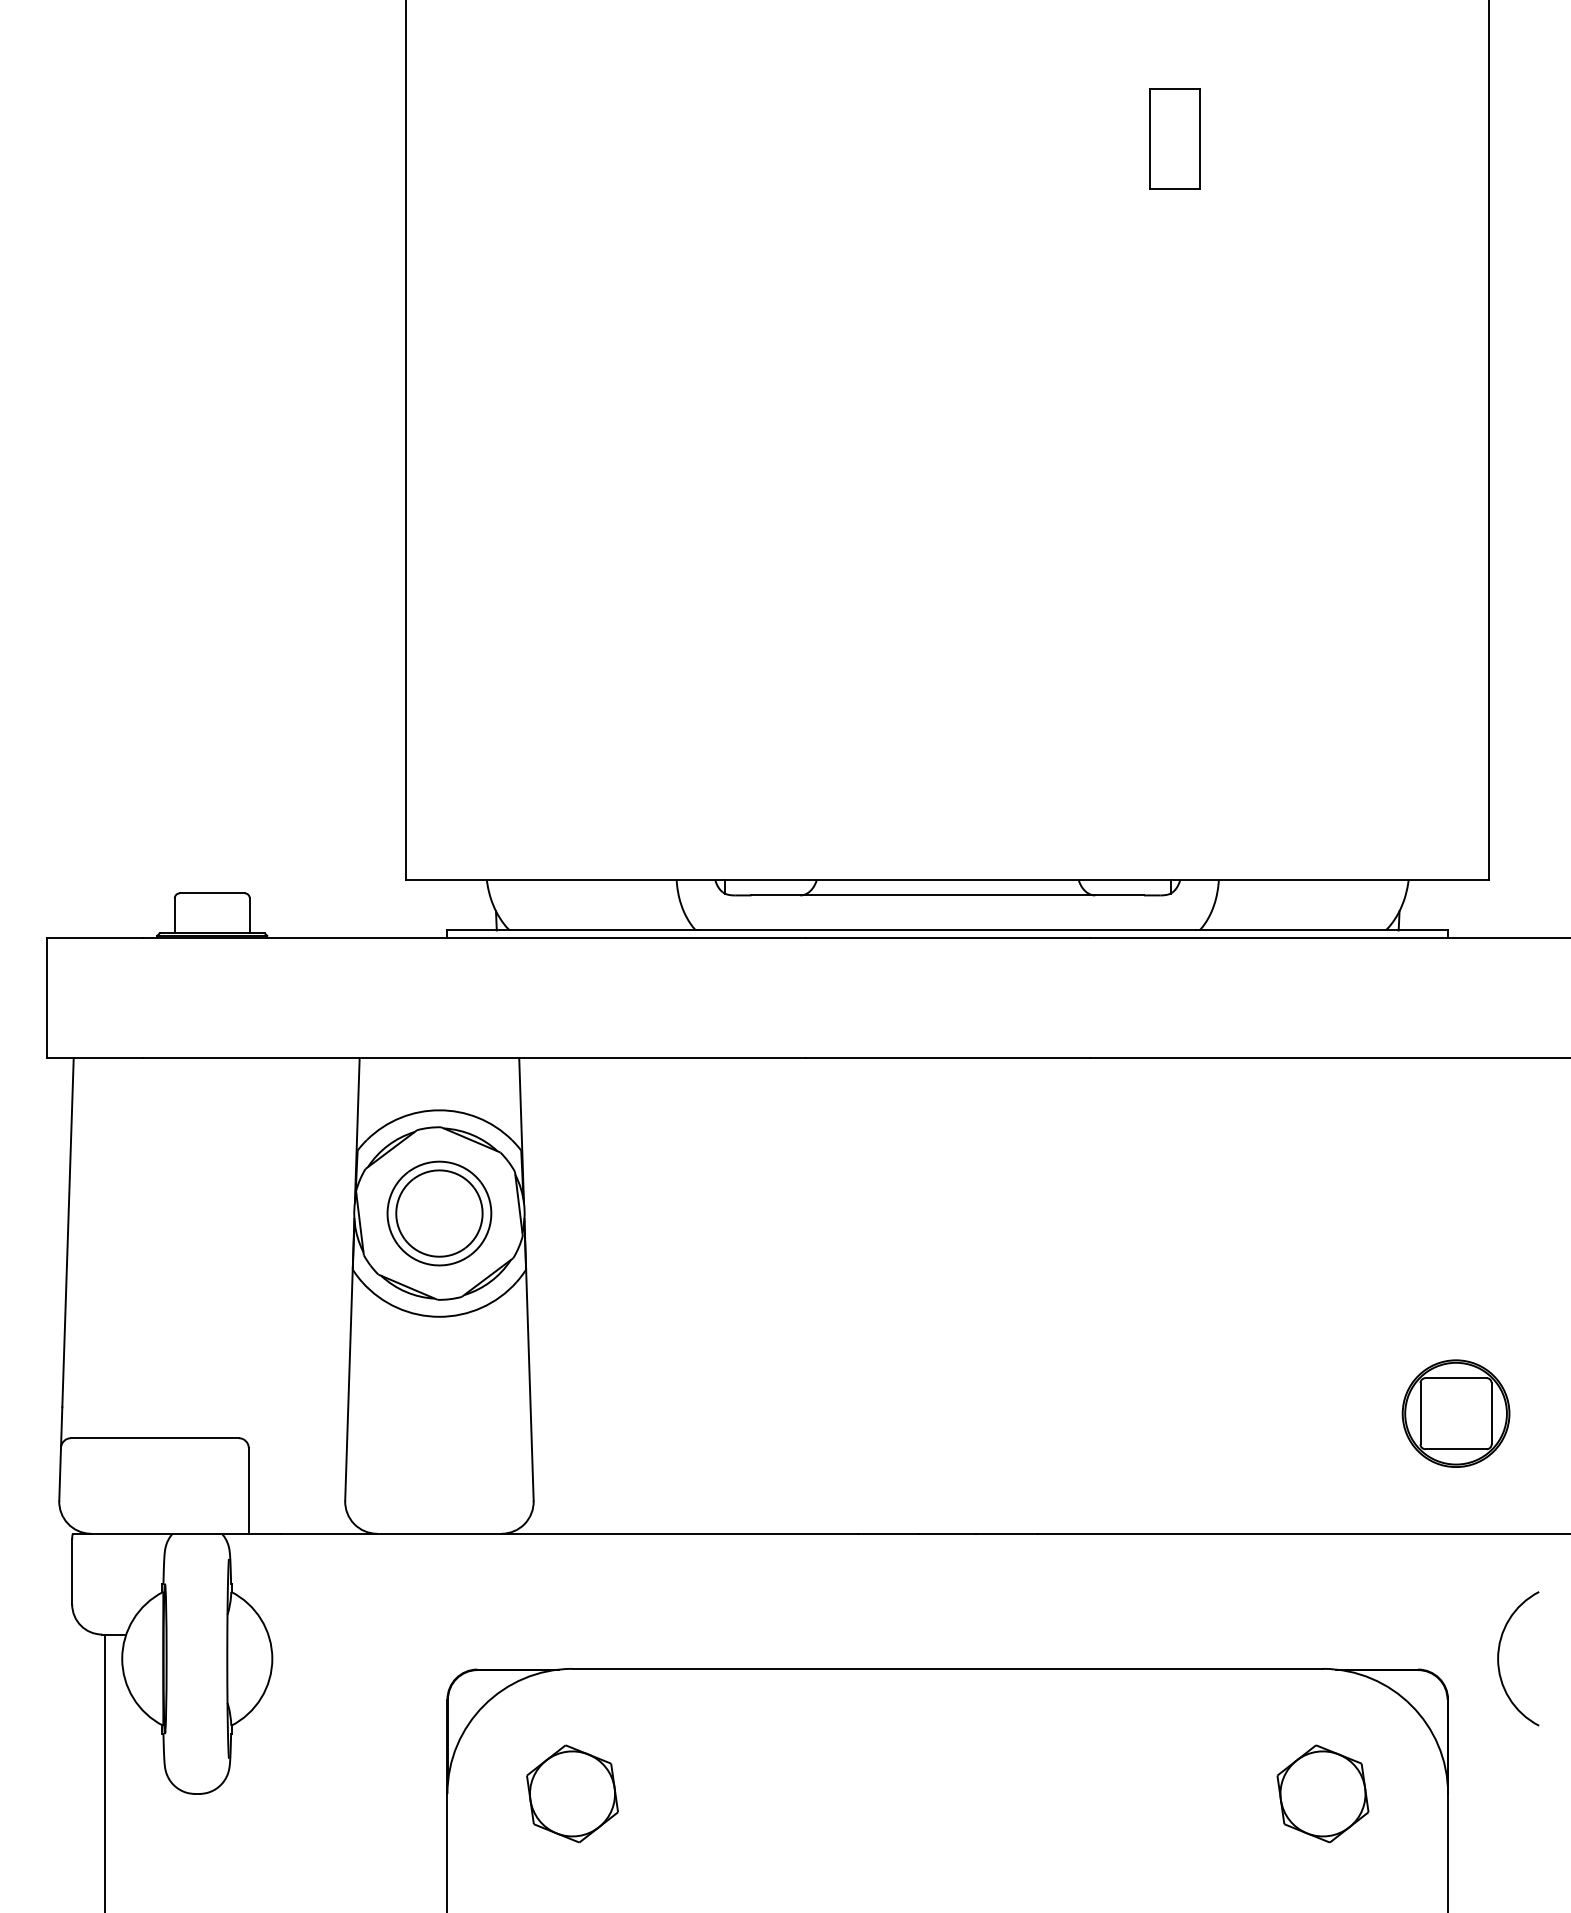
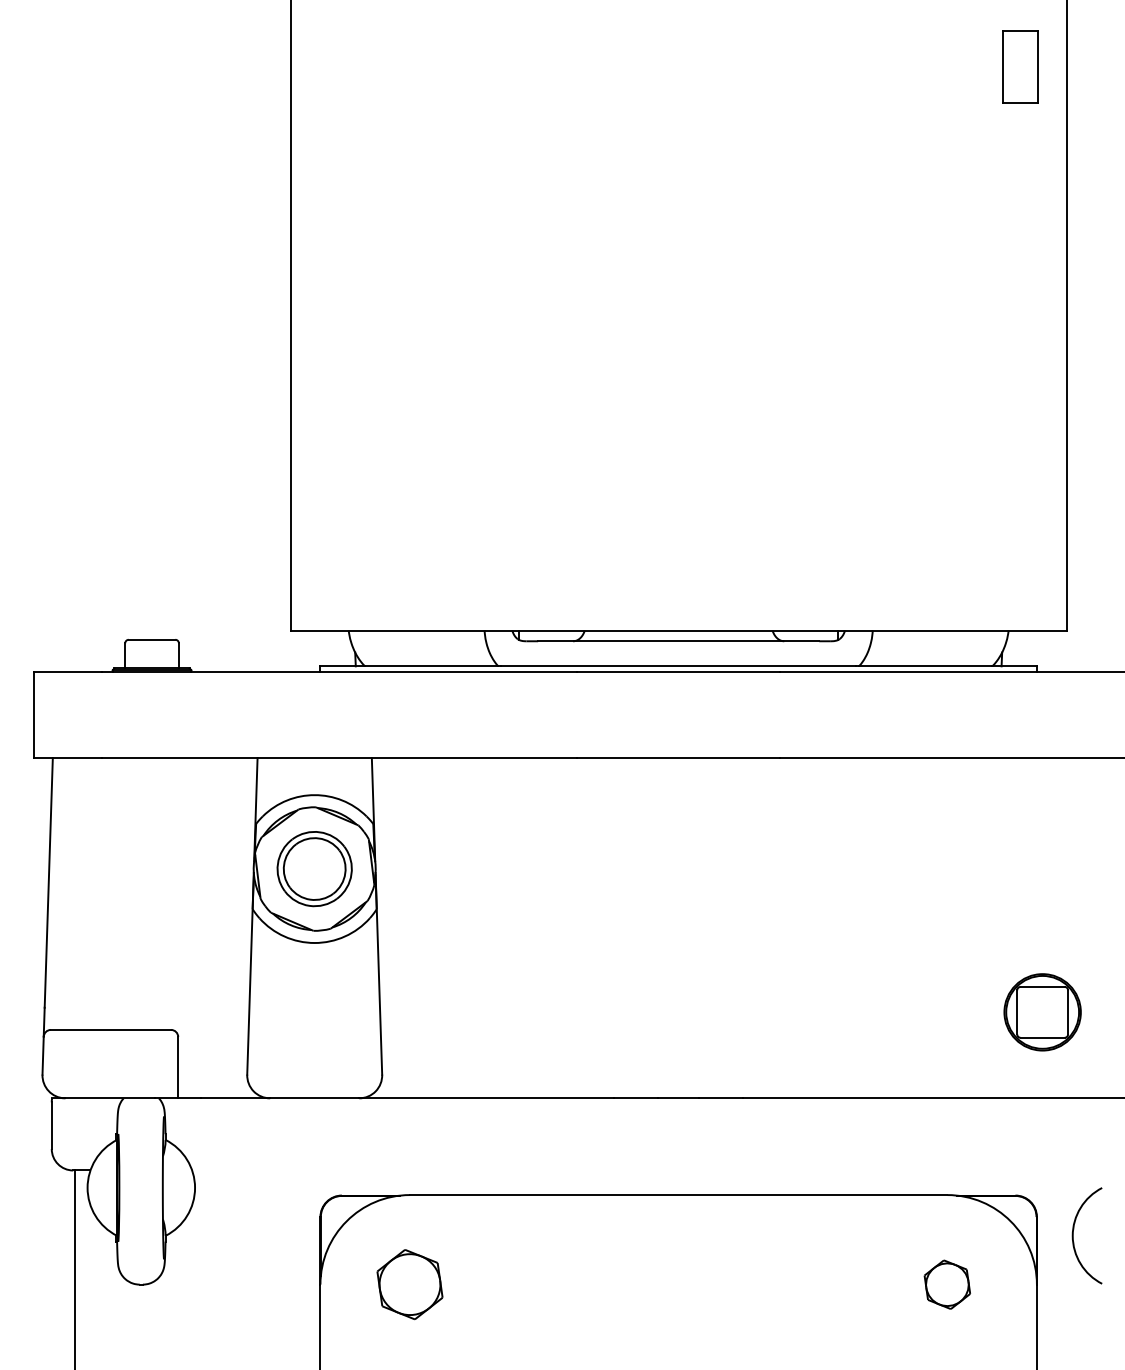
part: (1175, 138) -> (1020, 66), moved
arc: (1499, 1658) -> (1073, 1235), moved
part: (1323, 1793) -> (947, 1284), size x0.7

